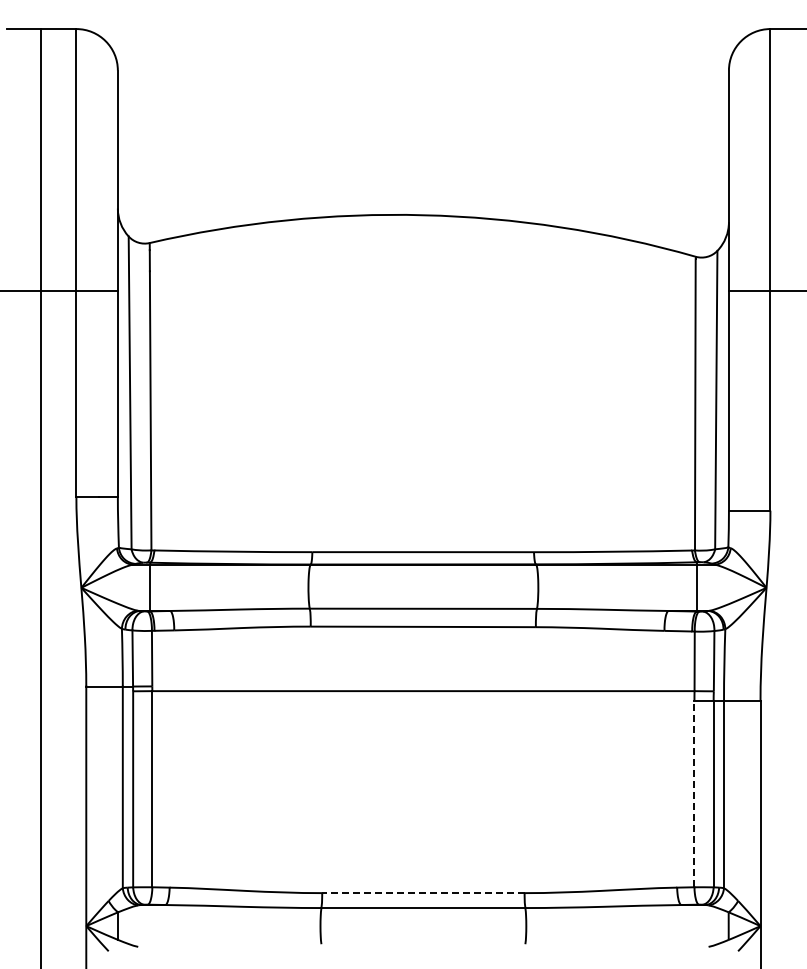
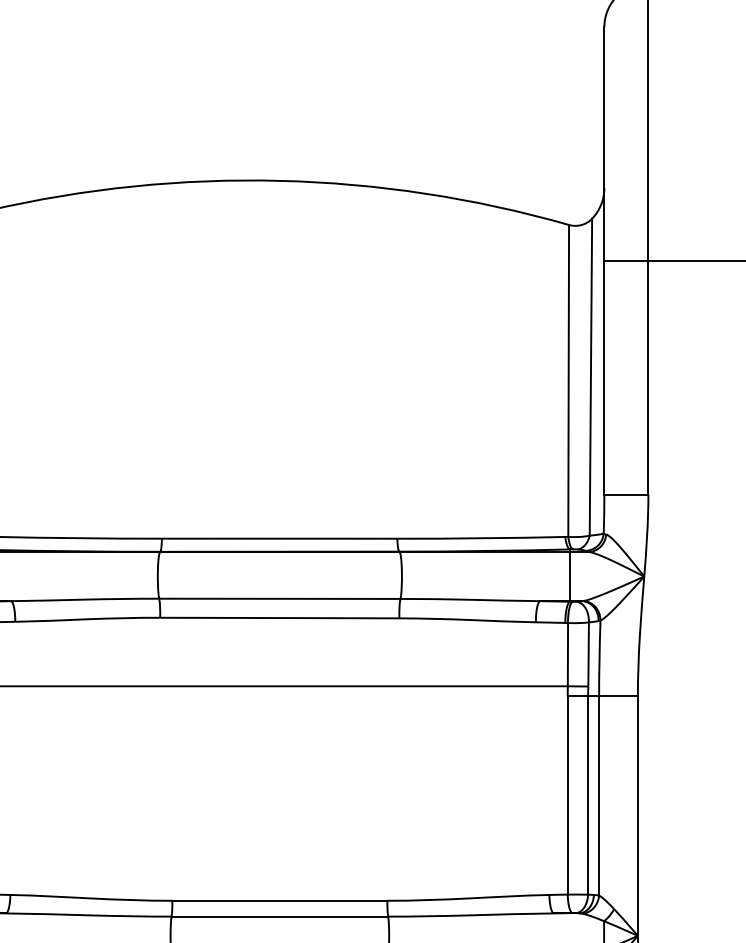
line: (694, 793) -> (567, 794), dashed -> solid
line: (422, 893) -> (278, 901), dashed -> solid

